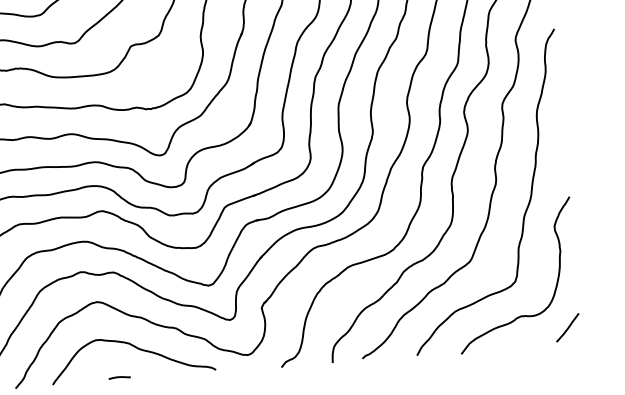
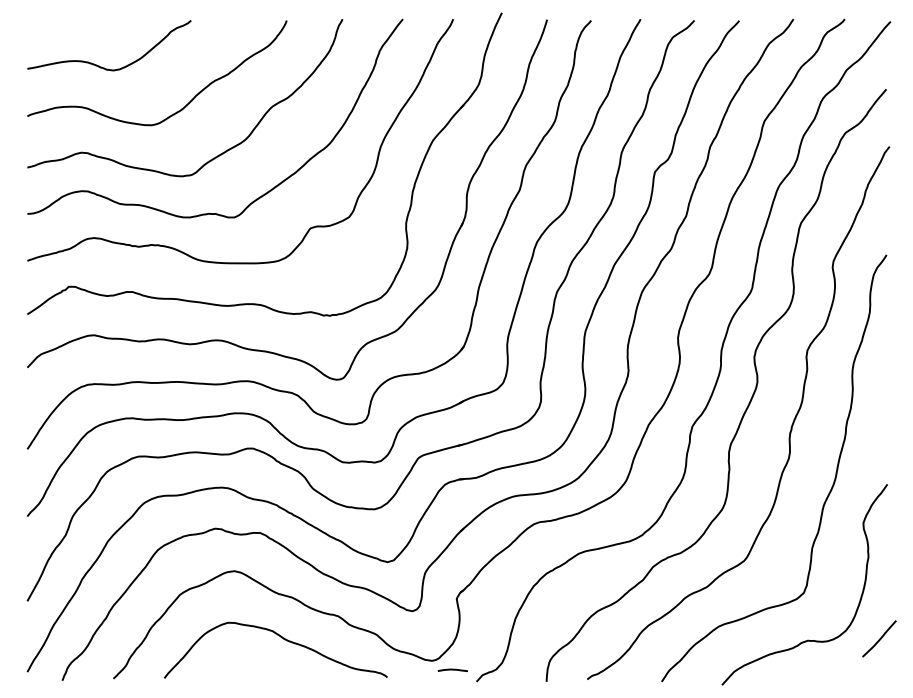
curve: (567, 327) -> (879, 638), moved
curve: (119, 377) -> (452, 670), moved

